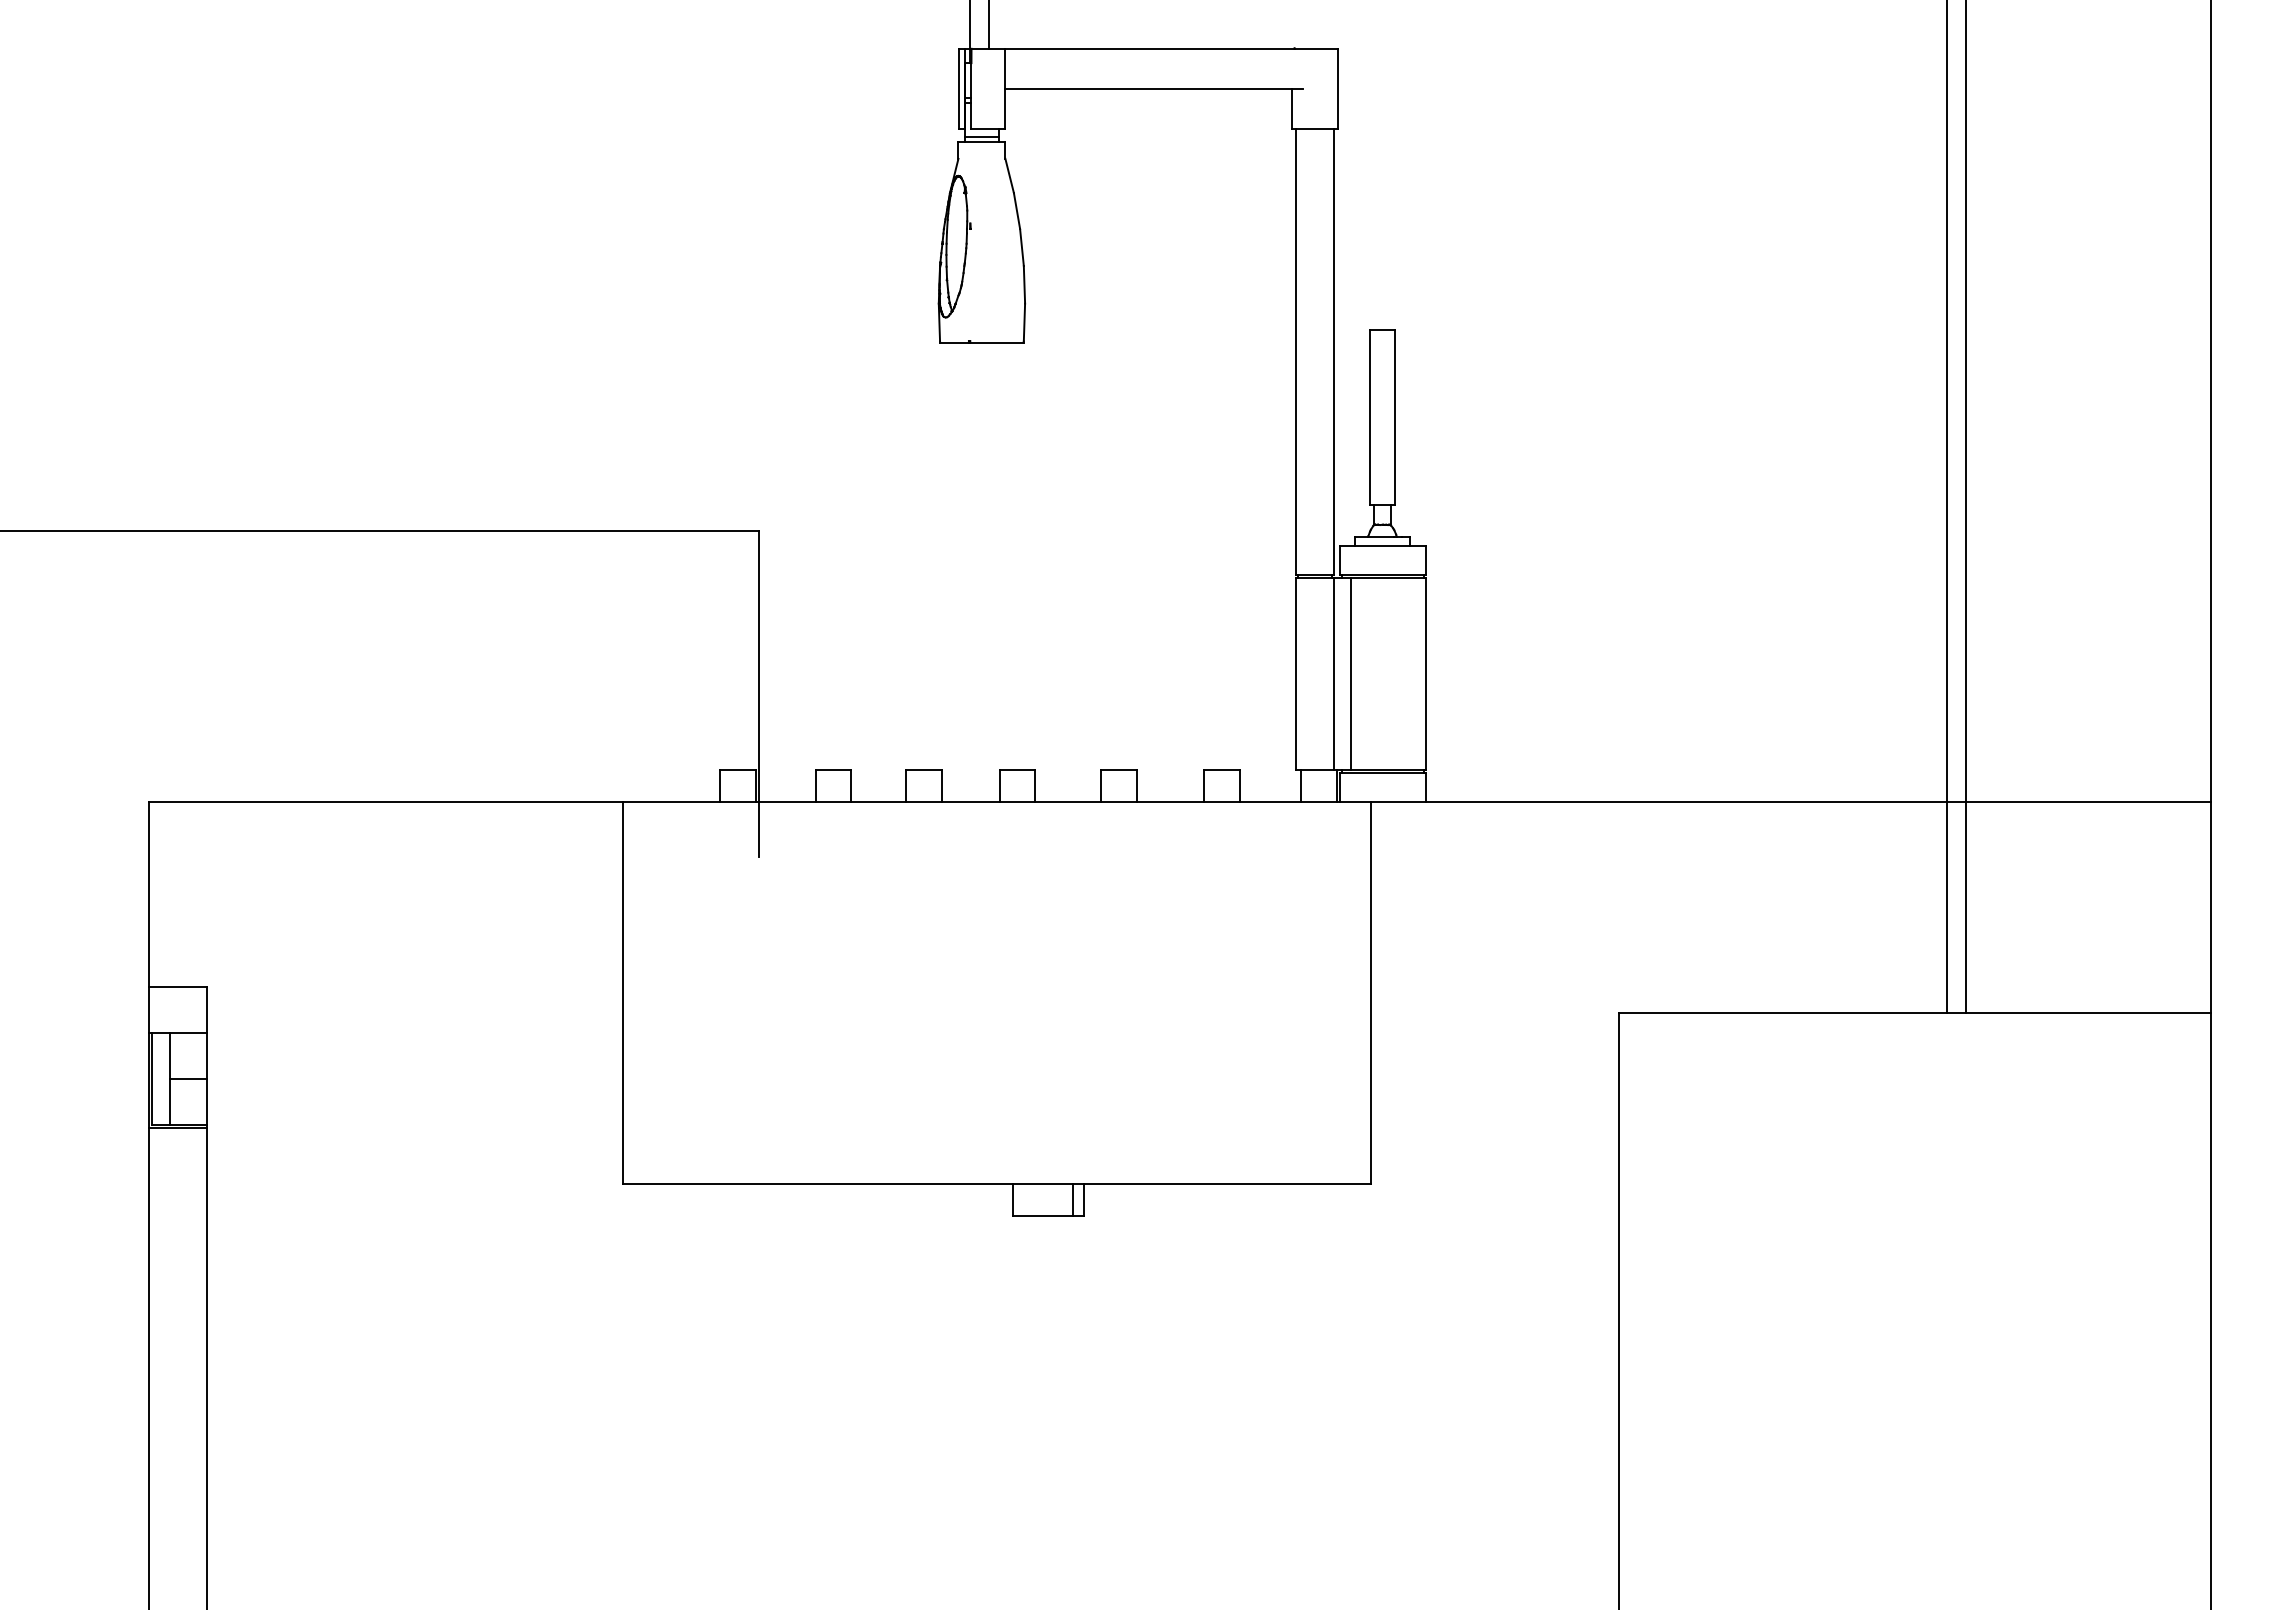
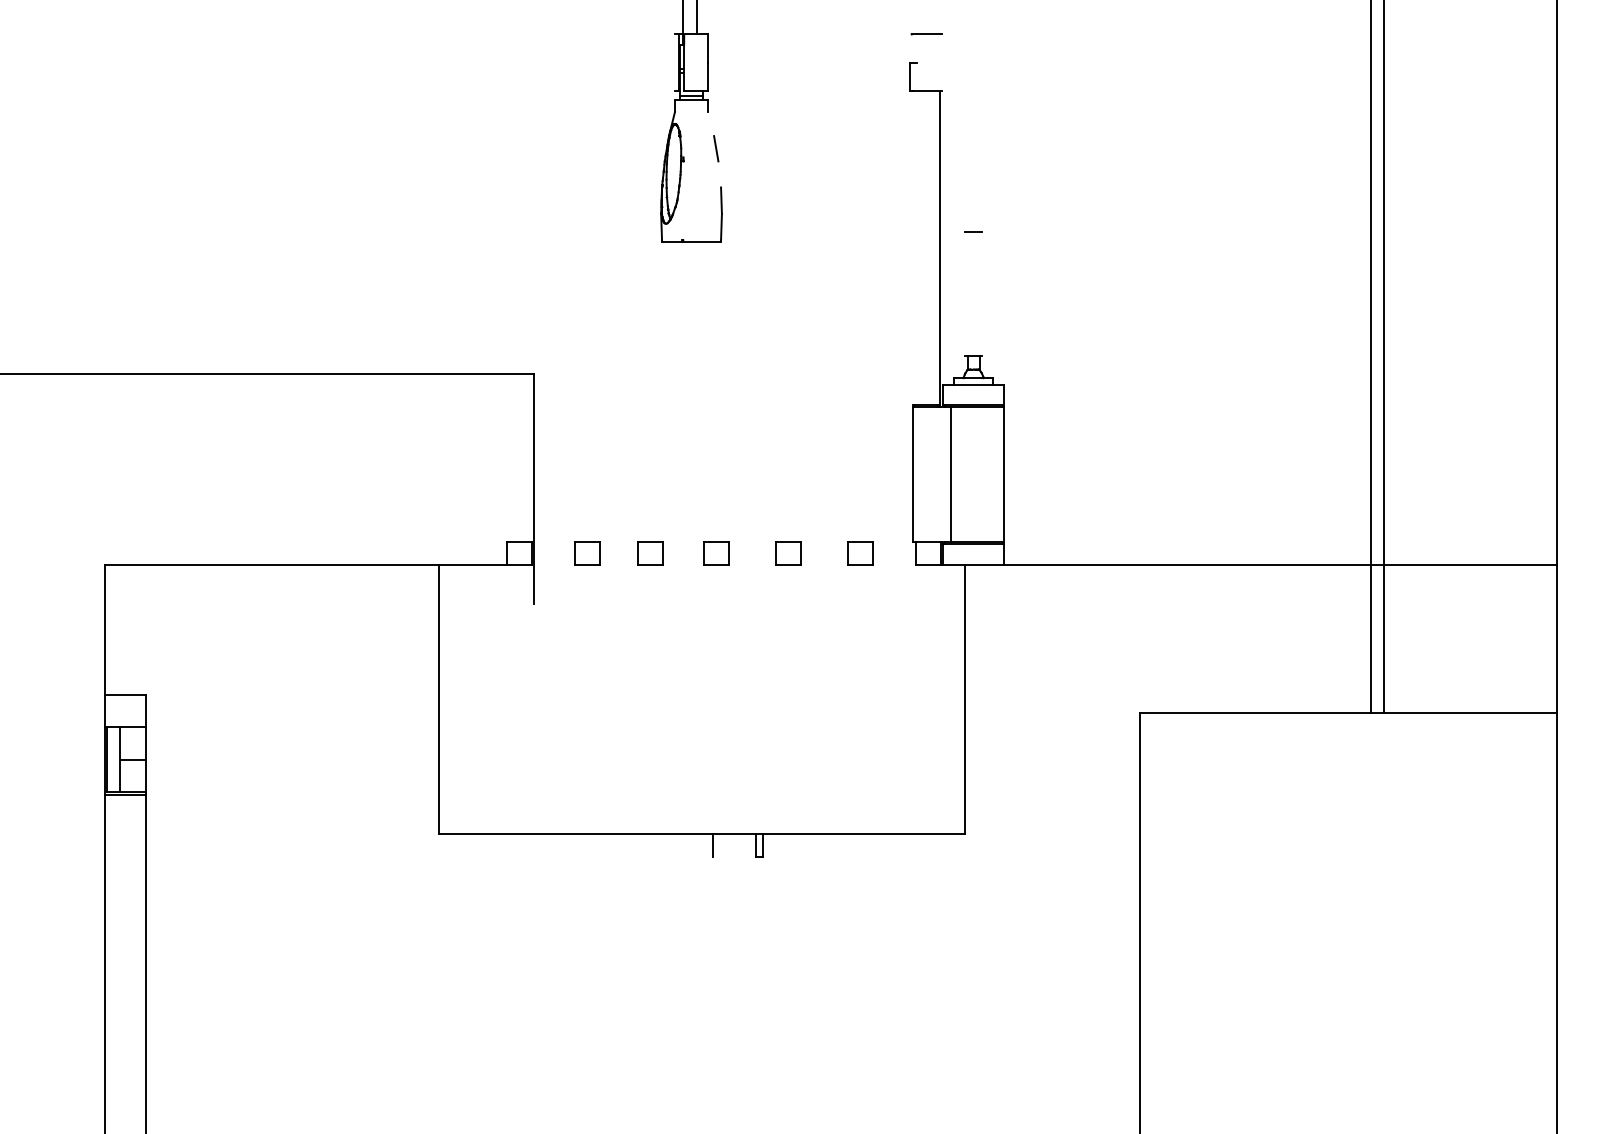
line: (1149, 48) -> (809, 34), removed
line: (959, 88) -> (675, 62), removed
line: (1148, 88) -> (808, 62), removed
line: (1338, 88) -> (942, 62), removed
line: (1009, 175) -> (710, 123), removed
line: (1021, 247) -> (719, 174), removed
line: (1296, 351) -> (913, 247), removed
line: (1370, 416) -> (965, 293), removed
line: (1394, 416) -> (982, 293), removed
line: (1334, 673) -> (939, 474), removed
line: (785, 801) -> (553, 564), removed
line: (878, 801) -> (618, 564), removed
line: (970, 801) -> (683, 564), removed
line: (1068, 801) -> (752, 564), removed
line: (1170, 801) -> (824, 564), removed
line: (1270, 801) -> (894, 564), removed
line: (1043, 1216) -> (734, 856), removed

